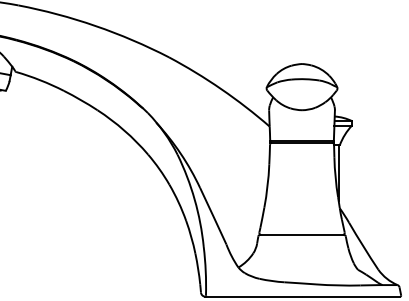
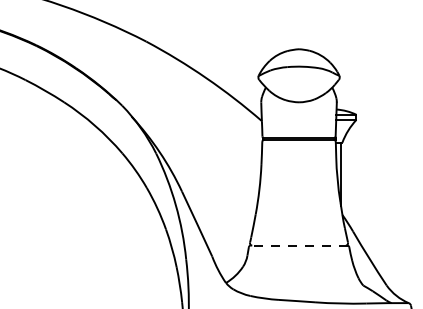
line: (301, 235) -> (298, 246), solid -> dashed

